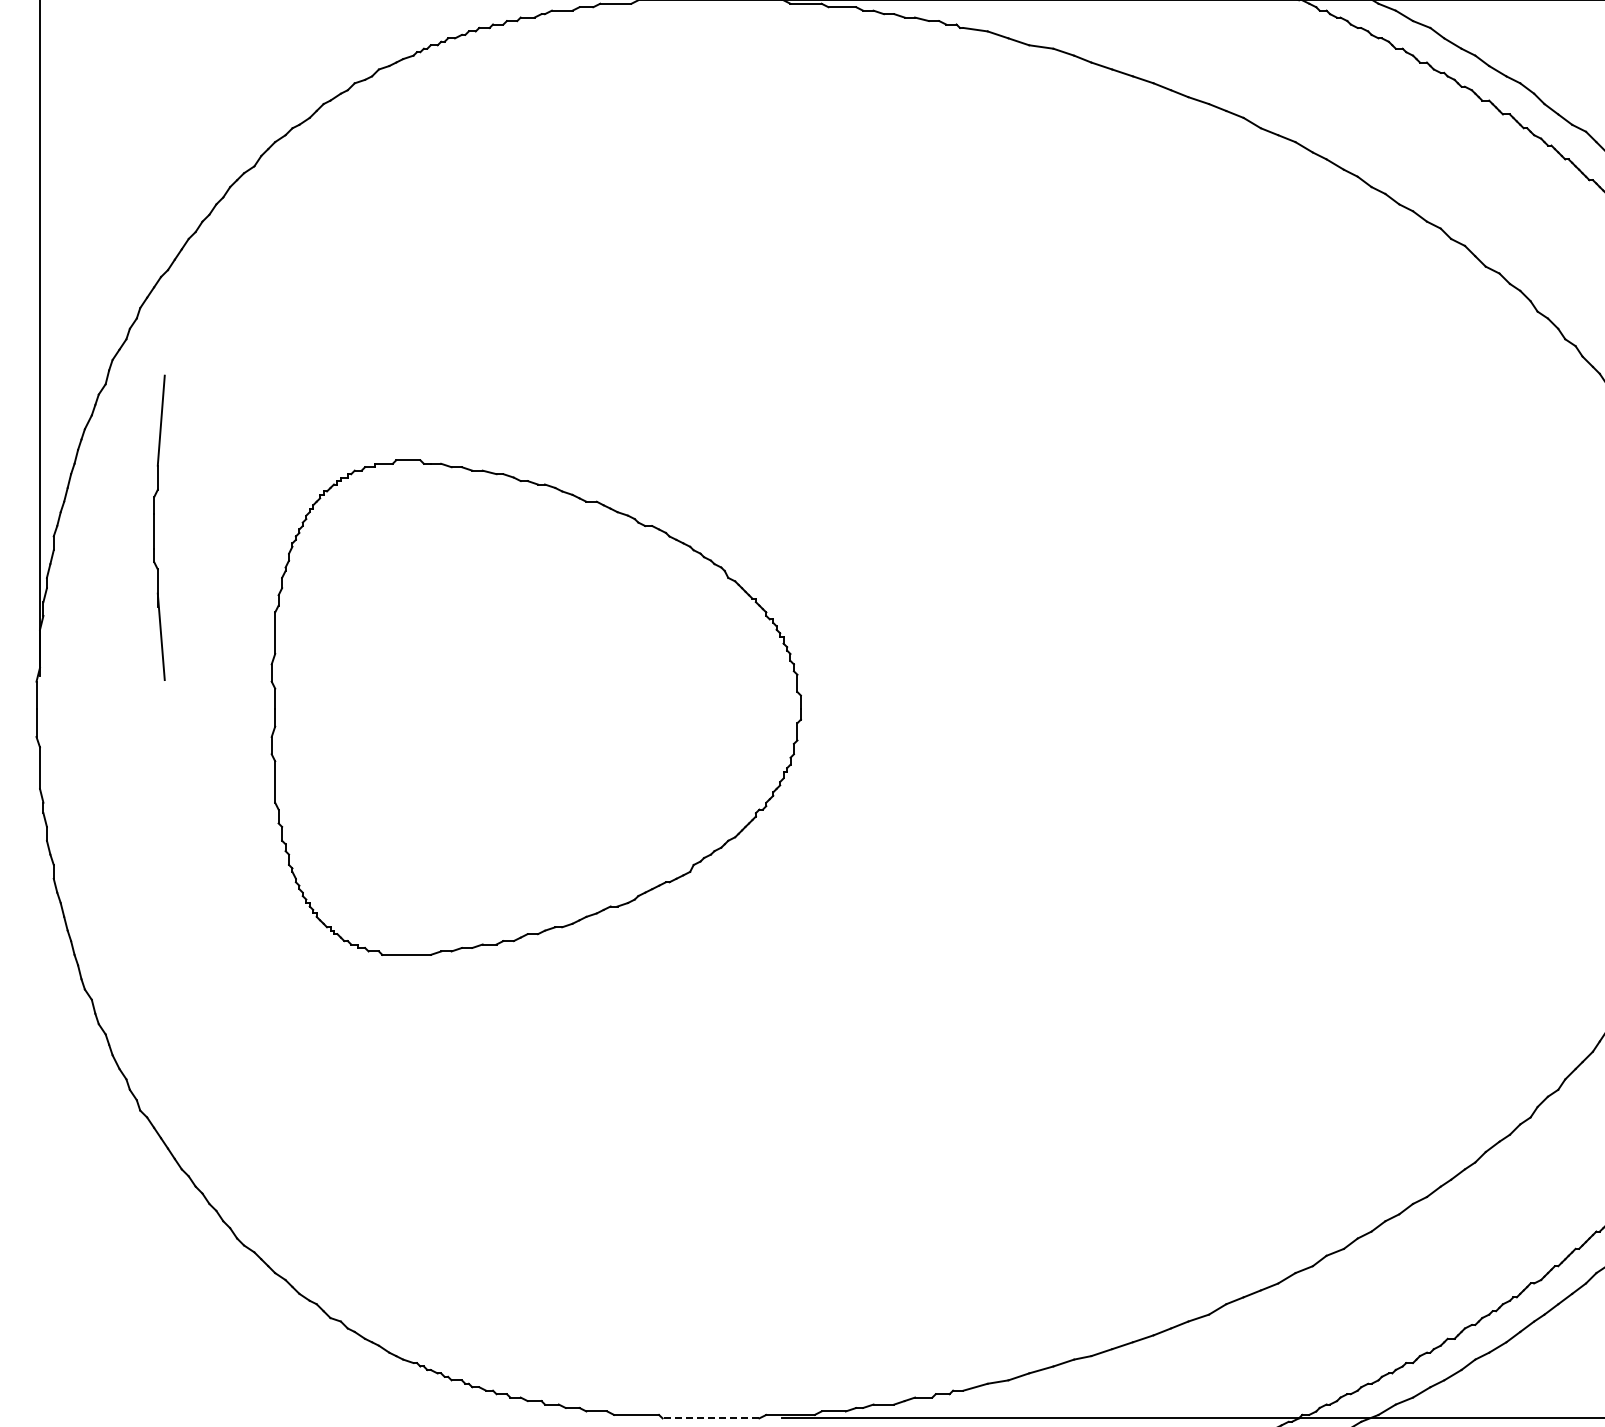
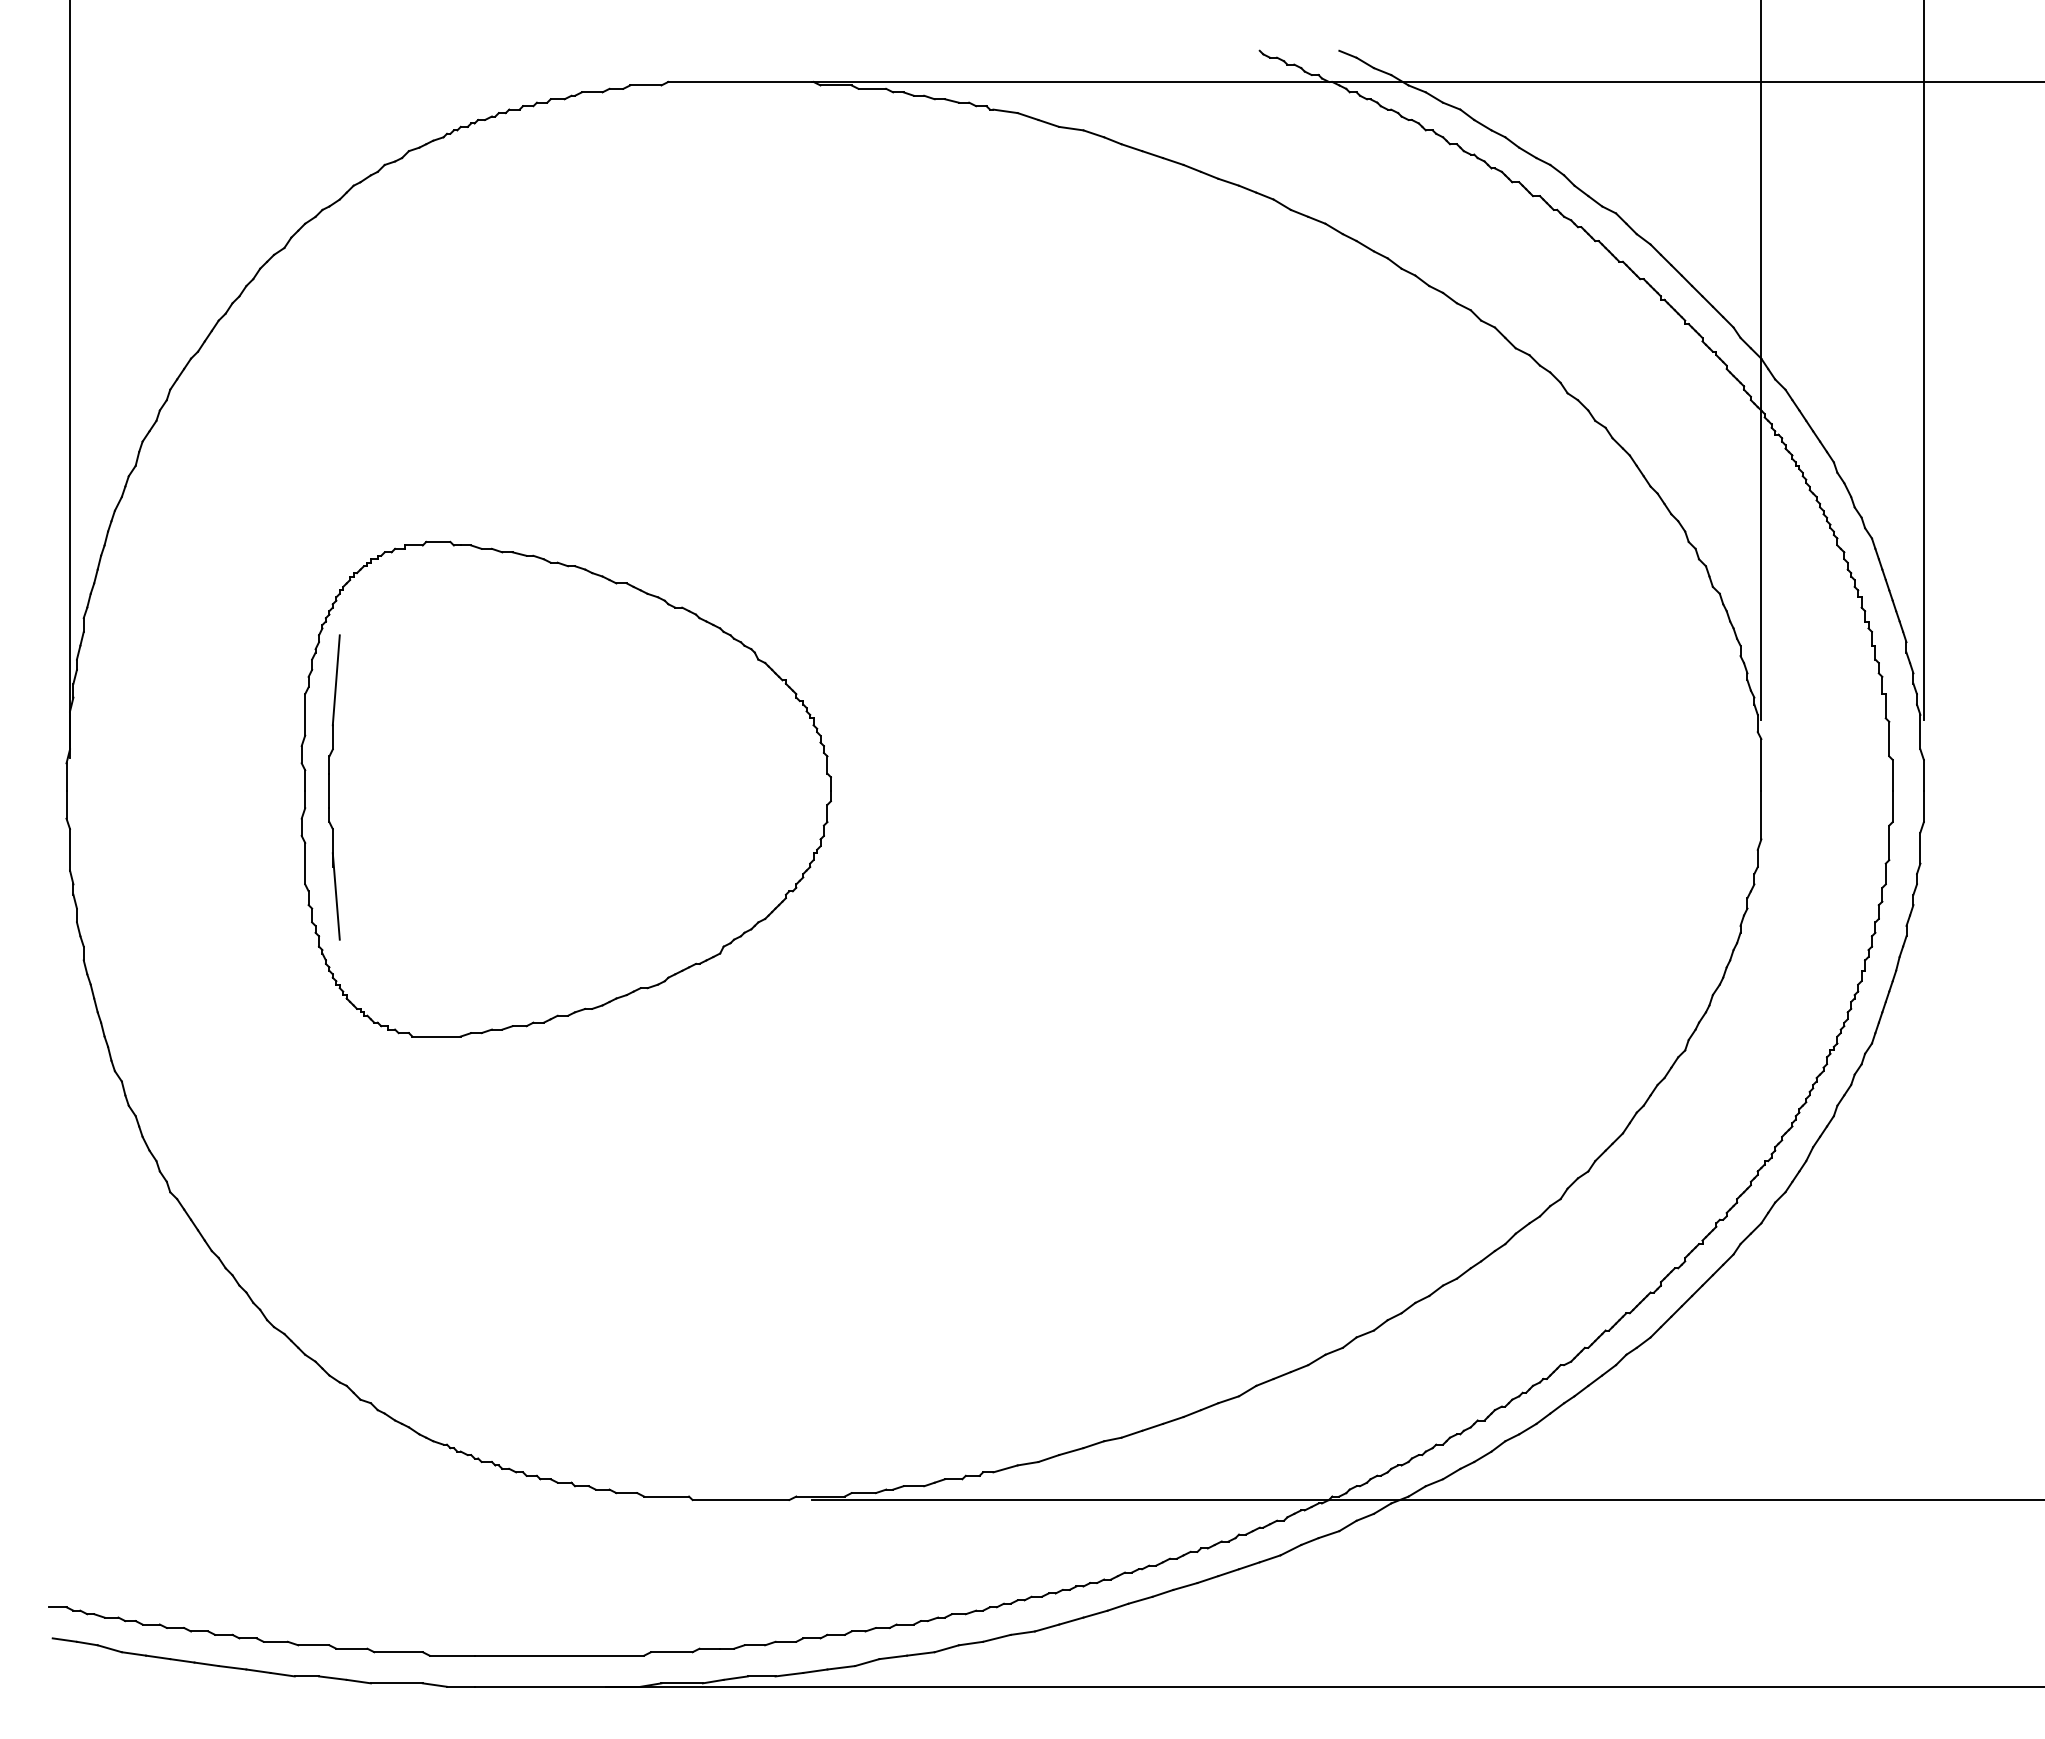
part: (159, 527) -> (334, 787), moved
line: (710, 1418) -> (740, 1500), dashed -> solid

